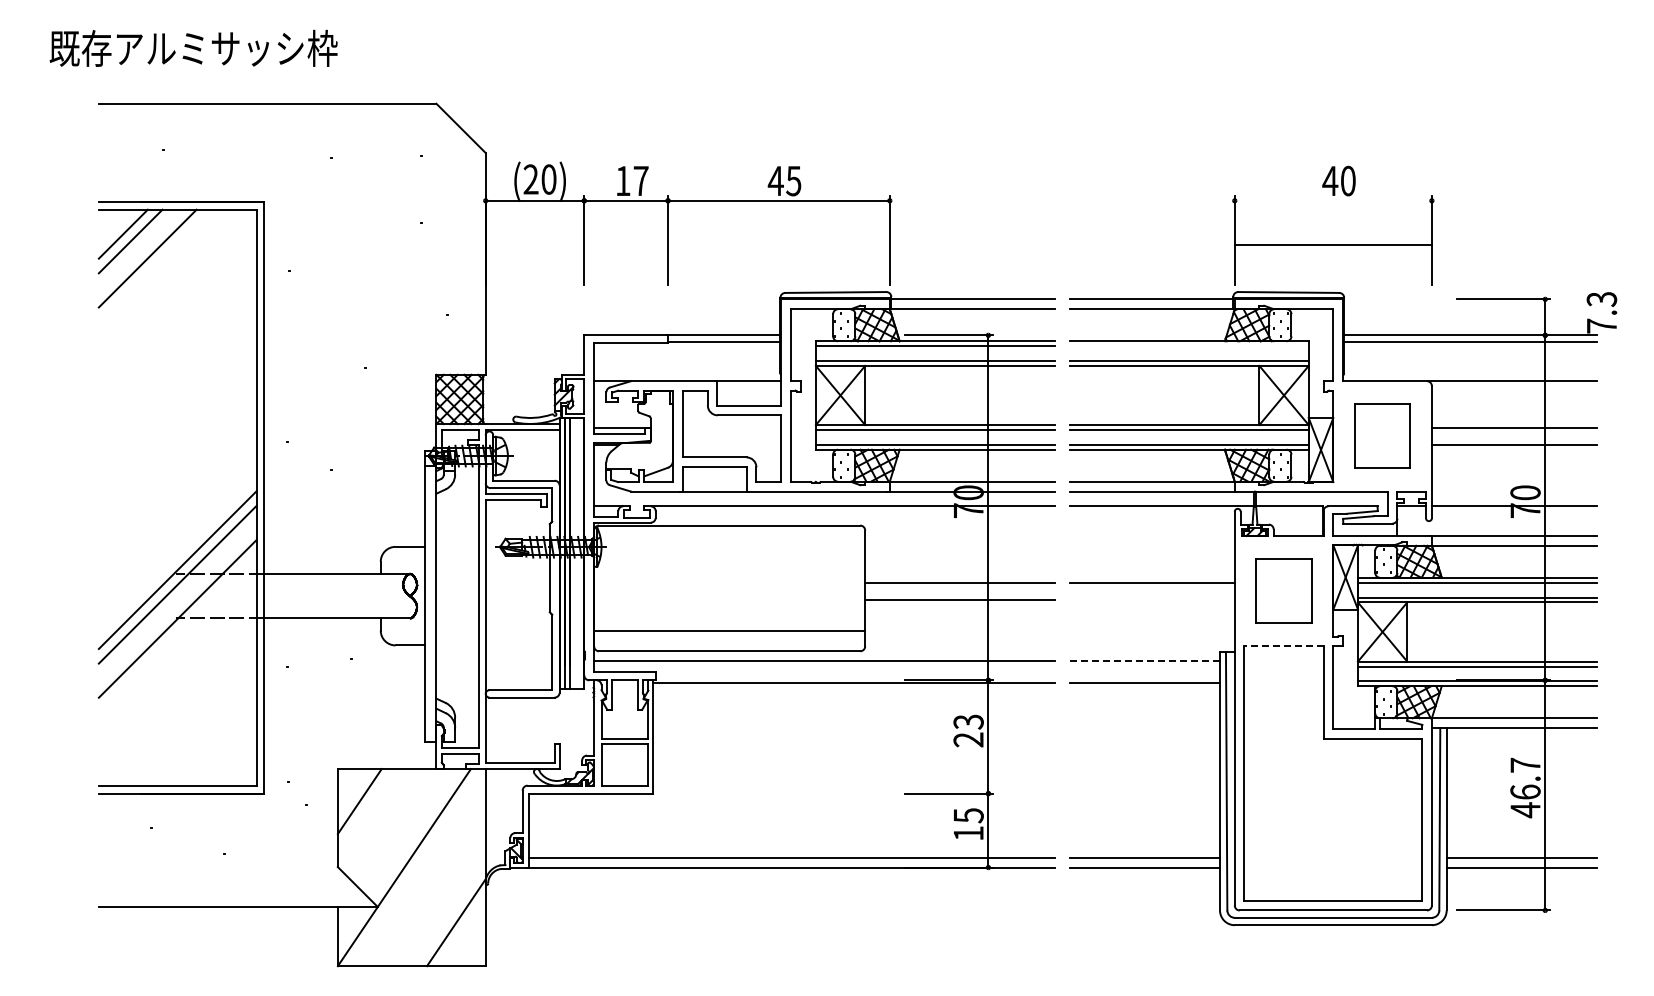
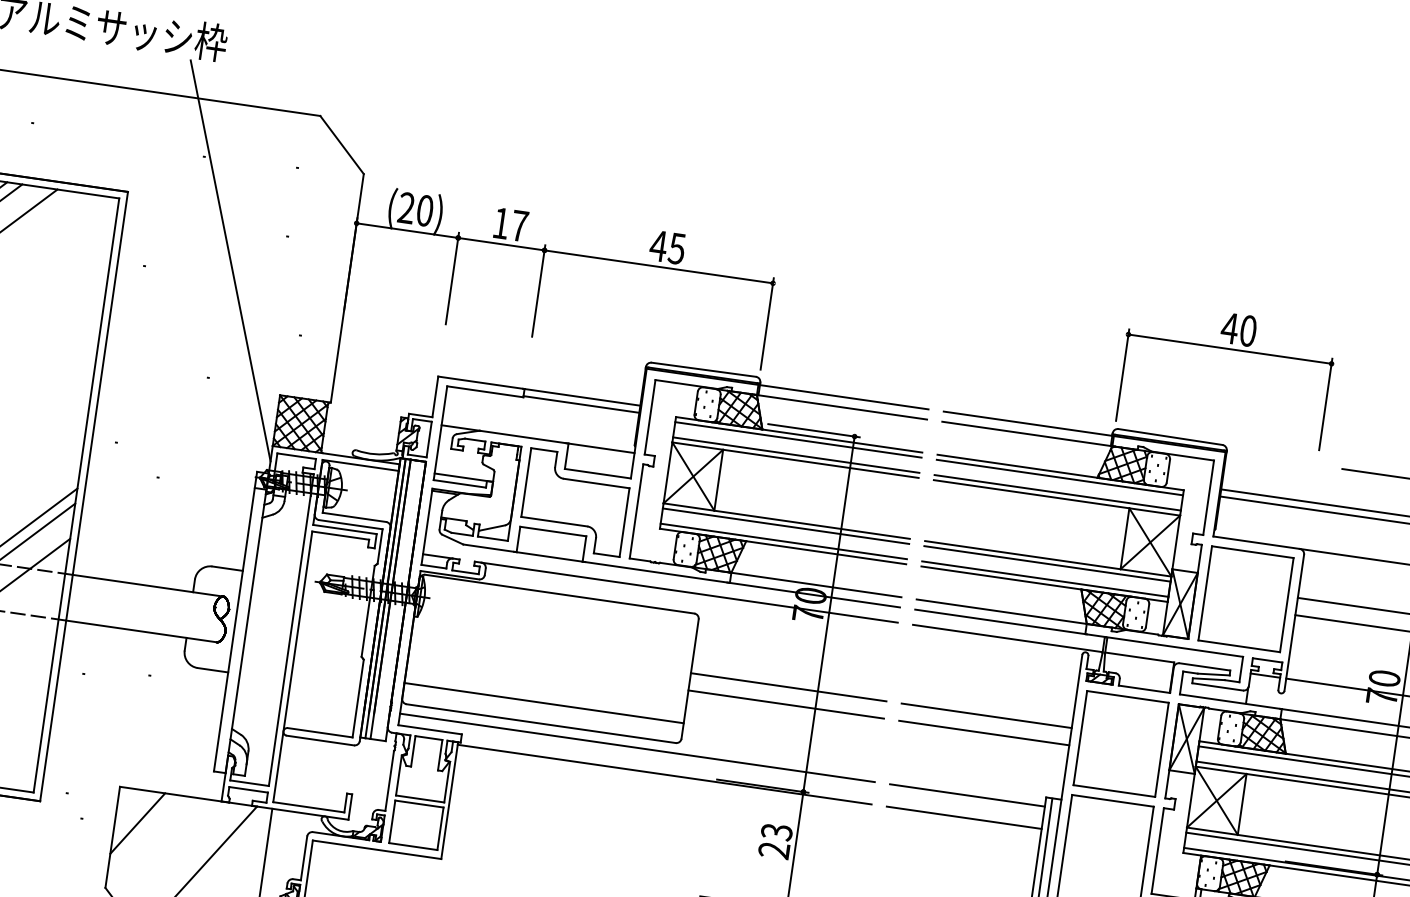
line: (1332, 244) -> (1229, 348), moved
line: (370, 253) -> (230, 260), added
line: (1188, 346) -> (1059, 477), added
part: (1382, 436) -> (1245, 599), size x1.43
part: (1283, 590) -> (1120, 743), size x1.43
line: (1151, 599) -> (983, 732), added
line: (1283, 646) -> (1112, 800), dashed -> solid
line: (1145, 661) -> (968, 795), dashed -> solid

